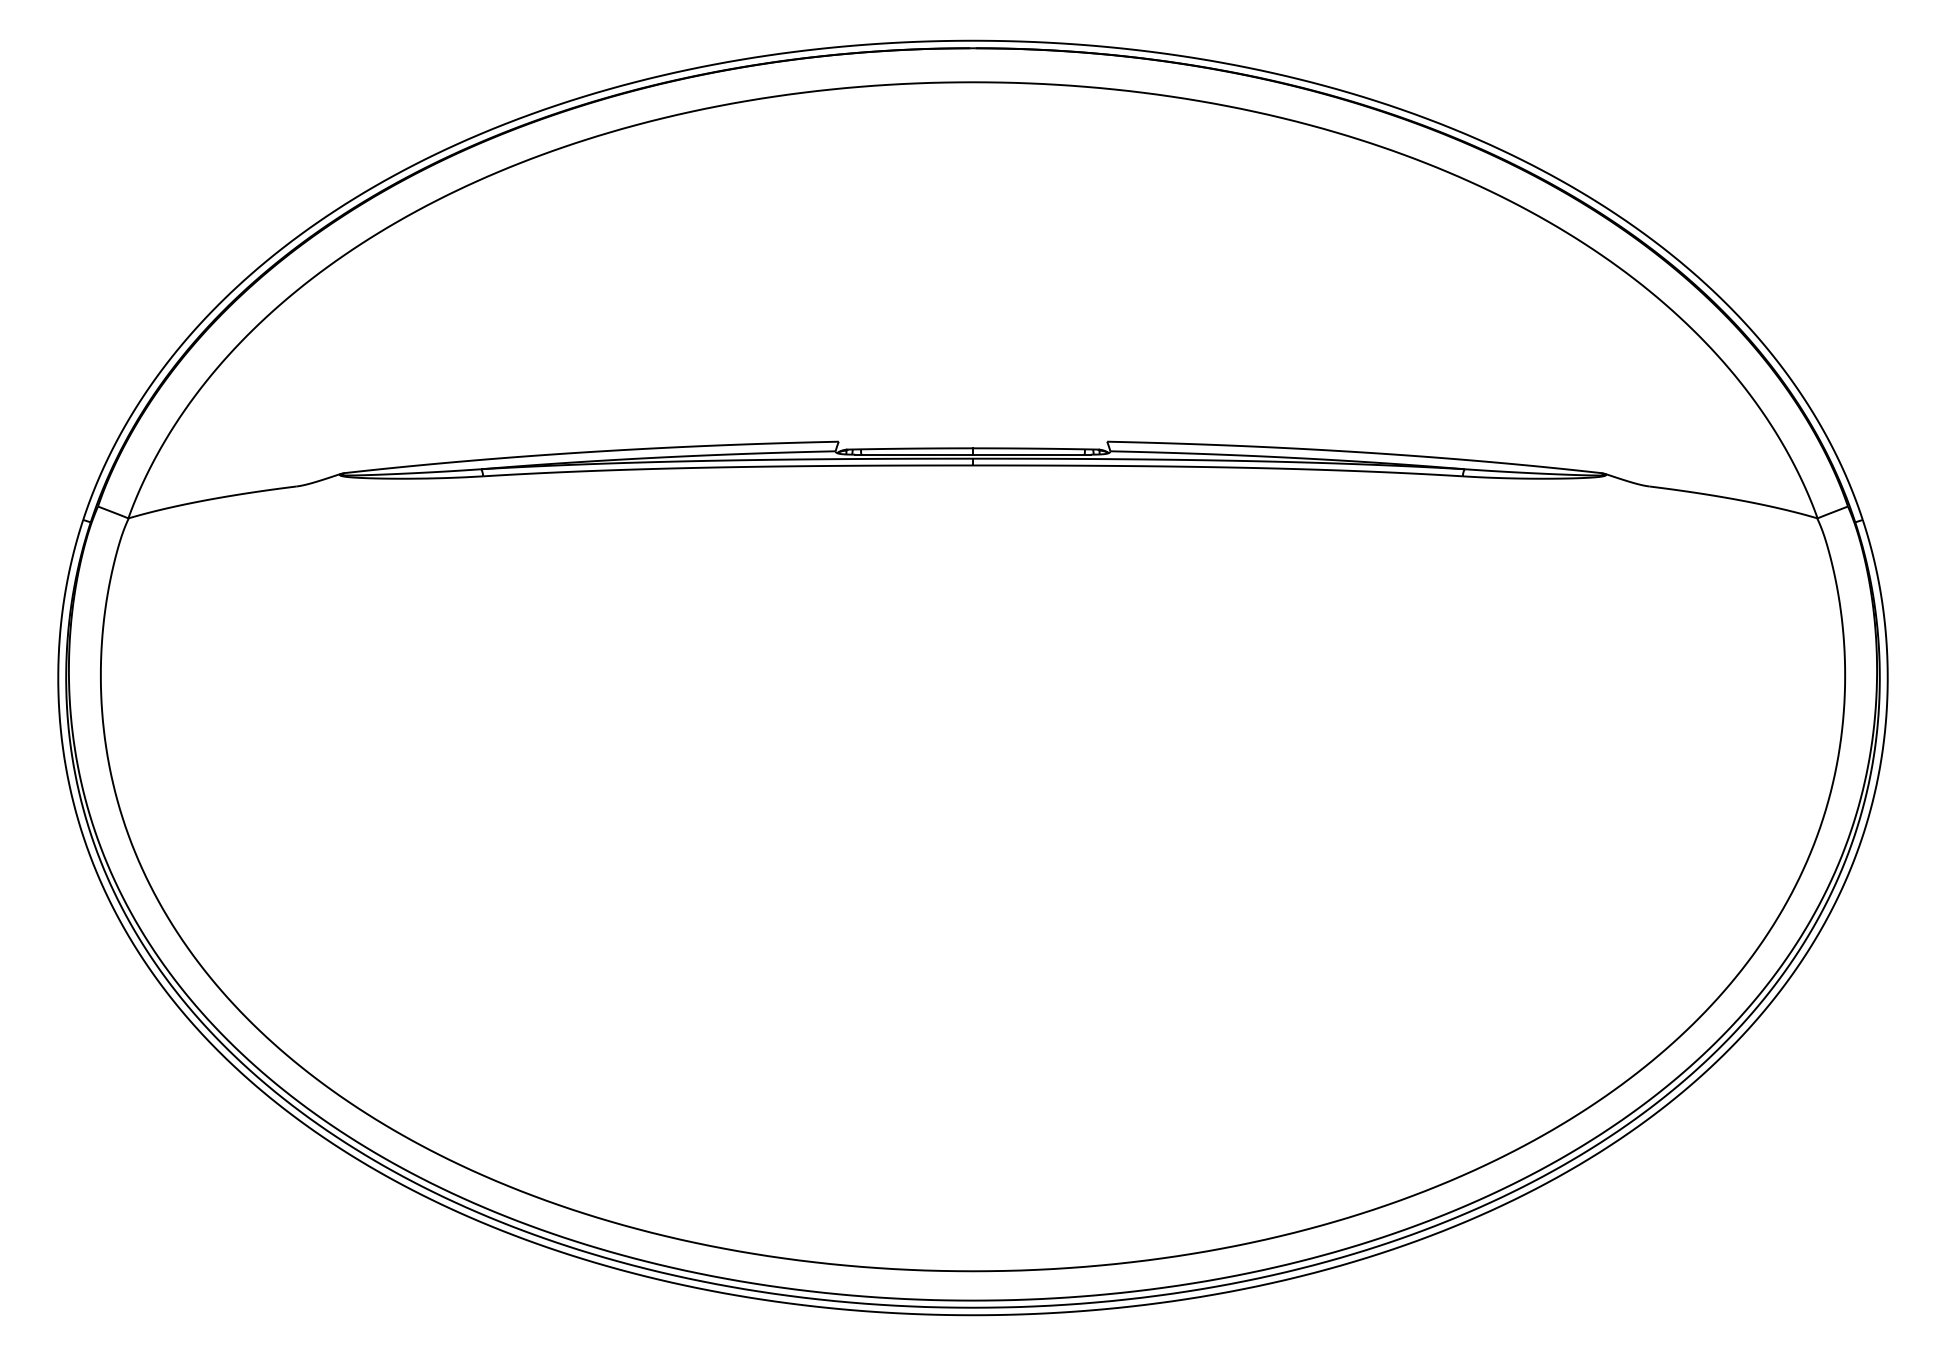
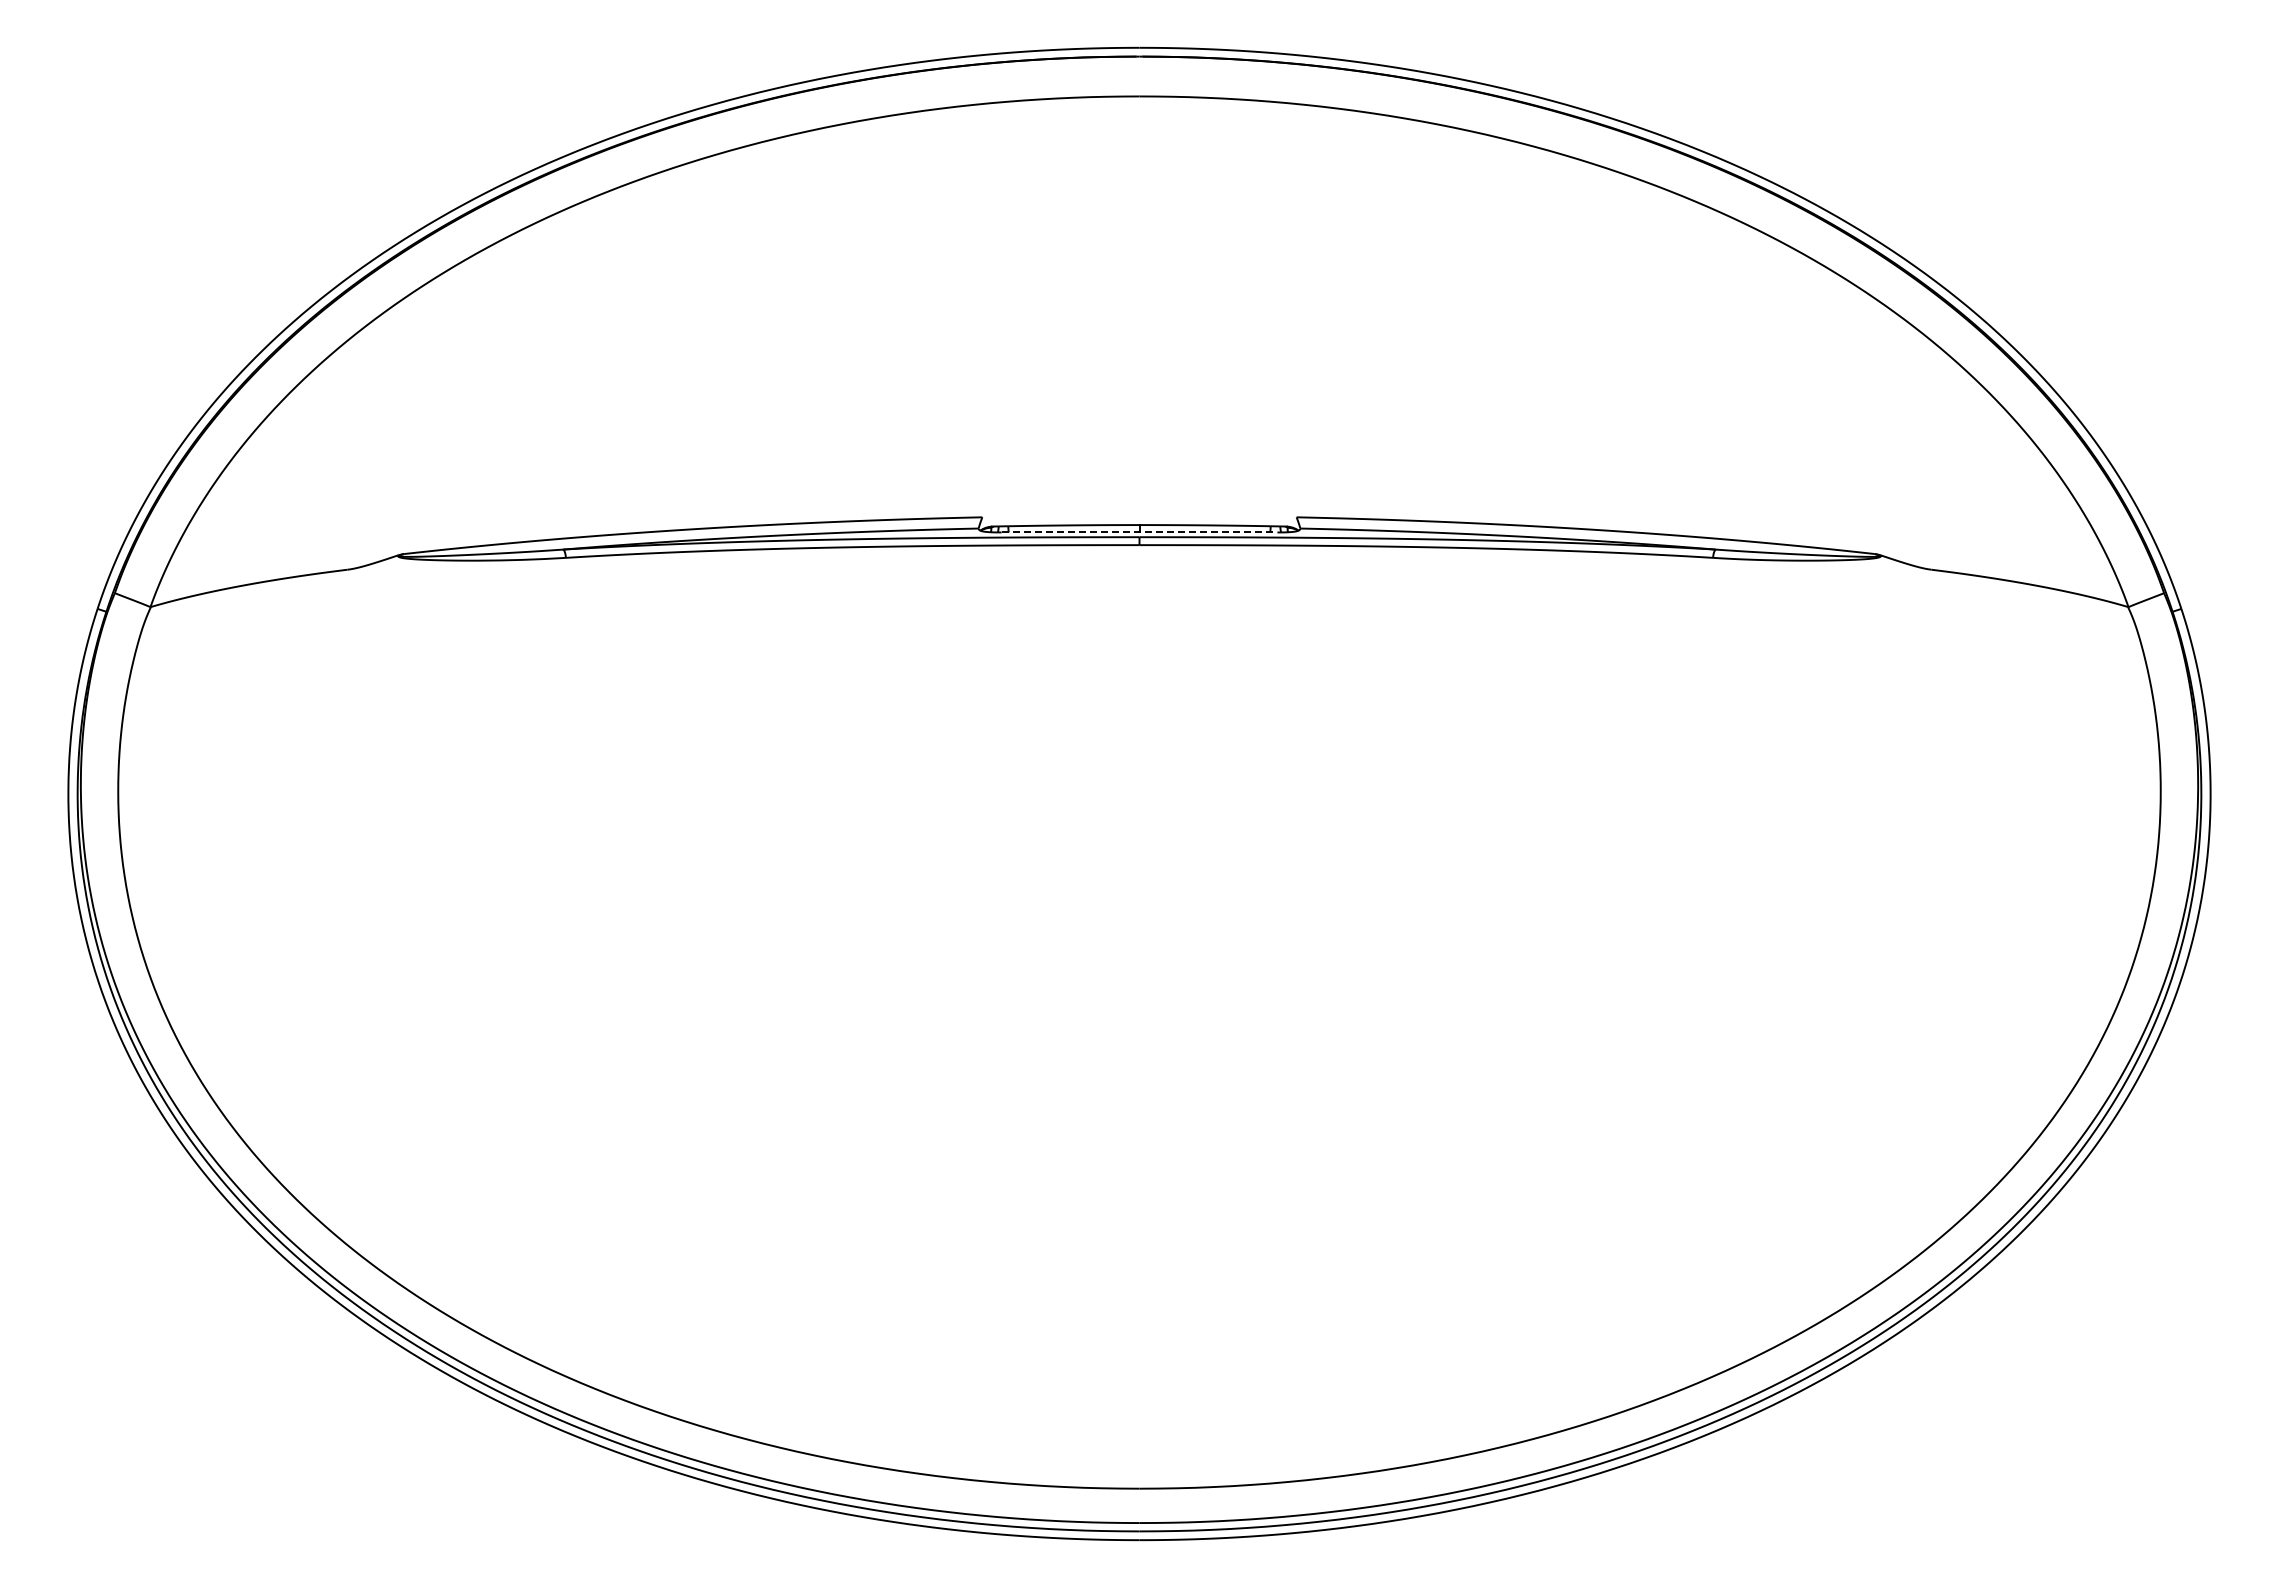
line: (973, 454) -> (1139, 532), solid -> dashed

